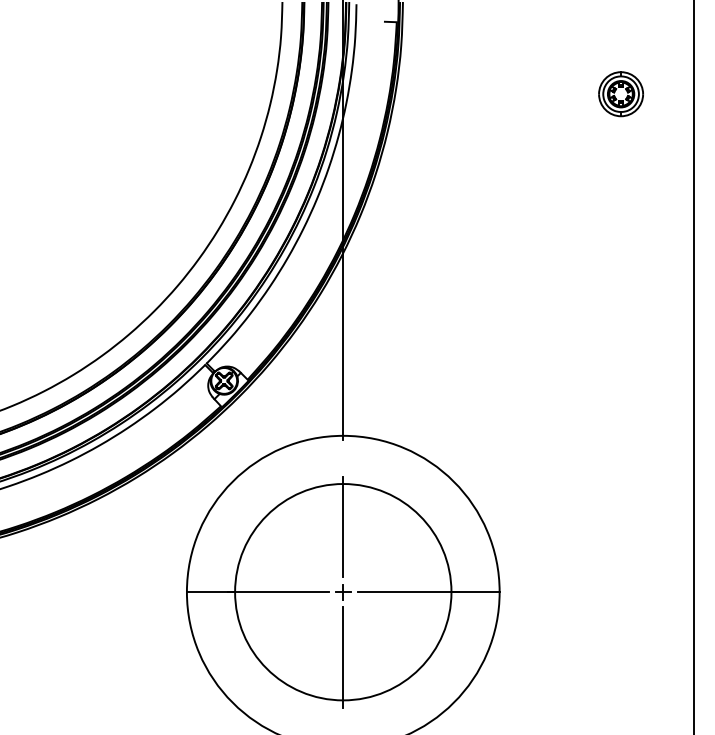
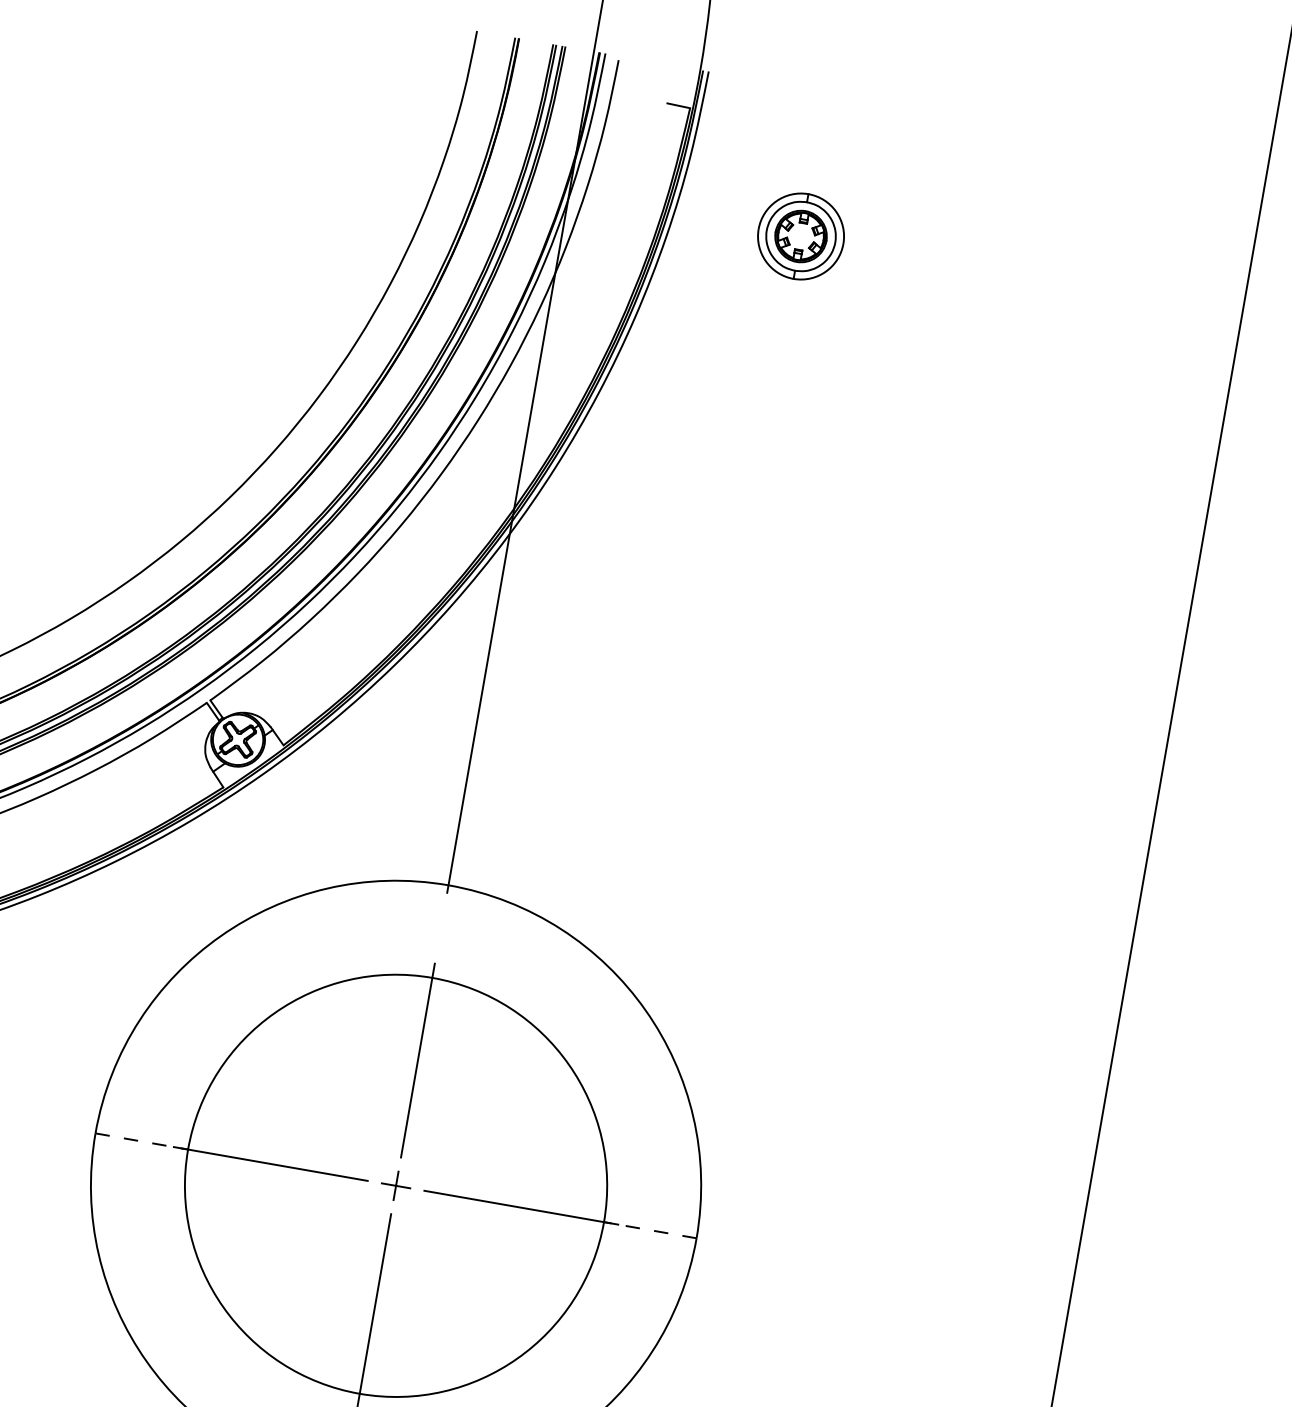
part: (620, 94) -> (799, 236), moved
line: (211, 592) -> (142, 1142), solid -> dashed
line: (475, 592) -> (650, 1230), solid -> dashed

